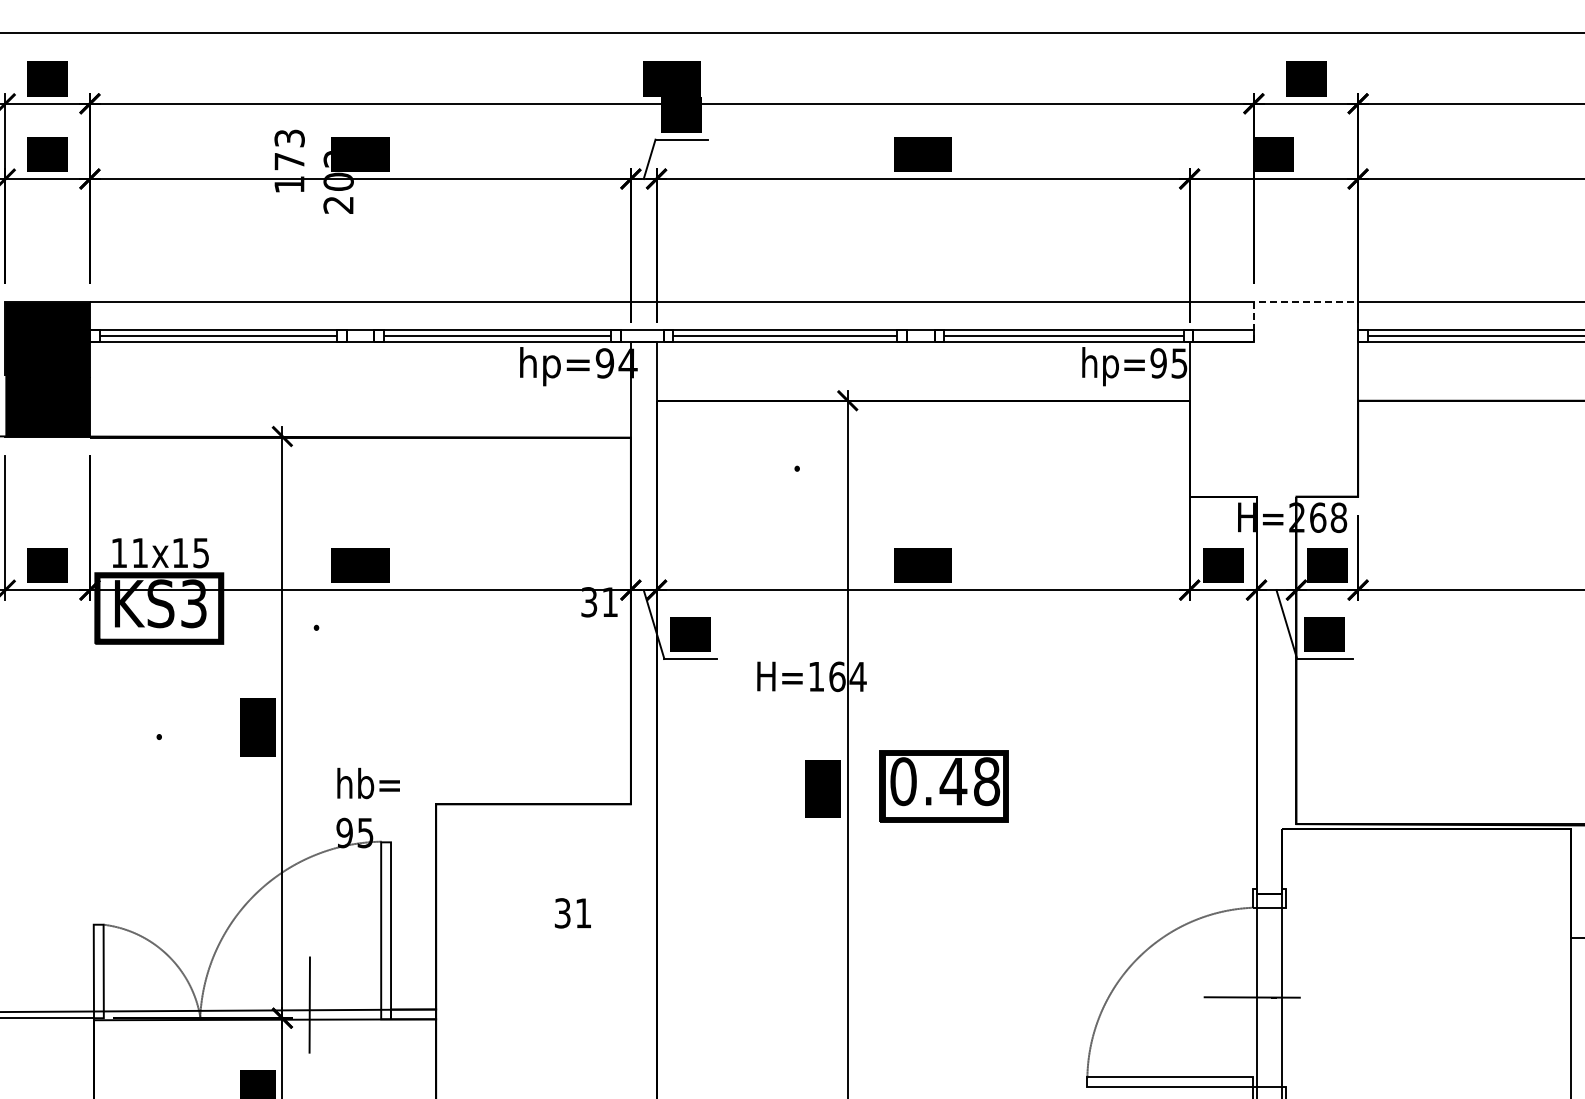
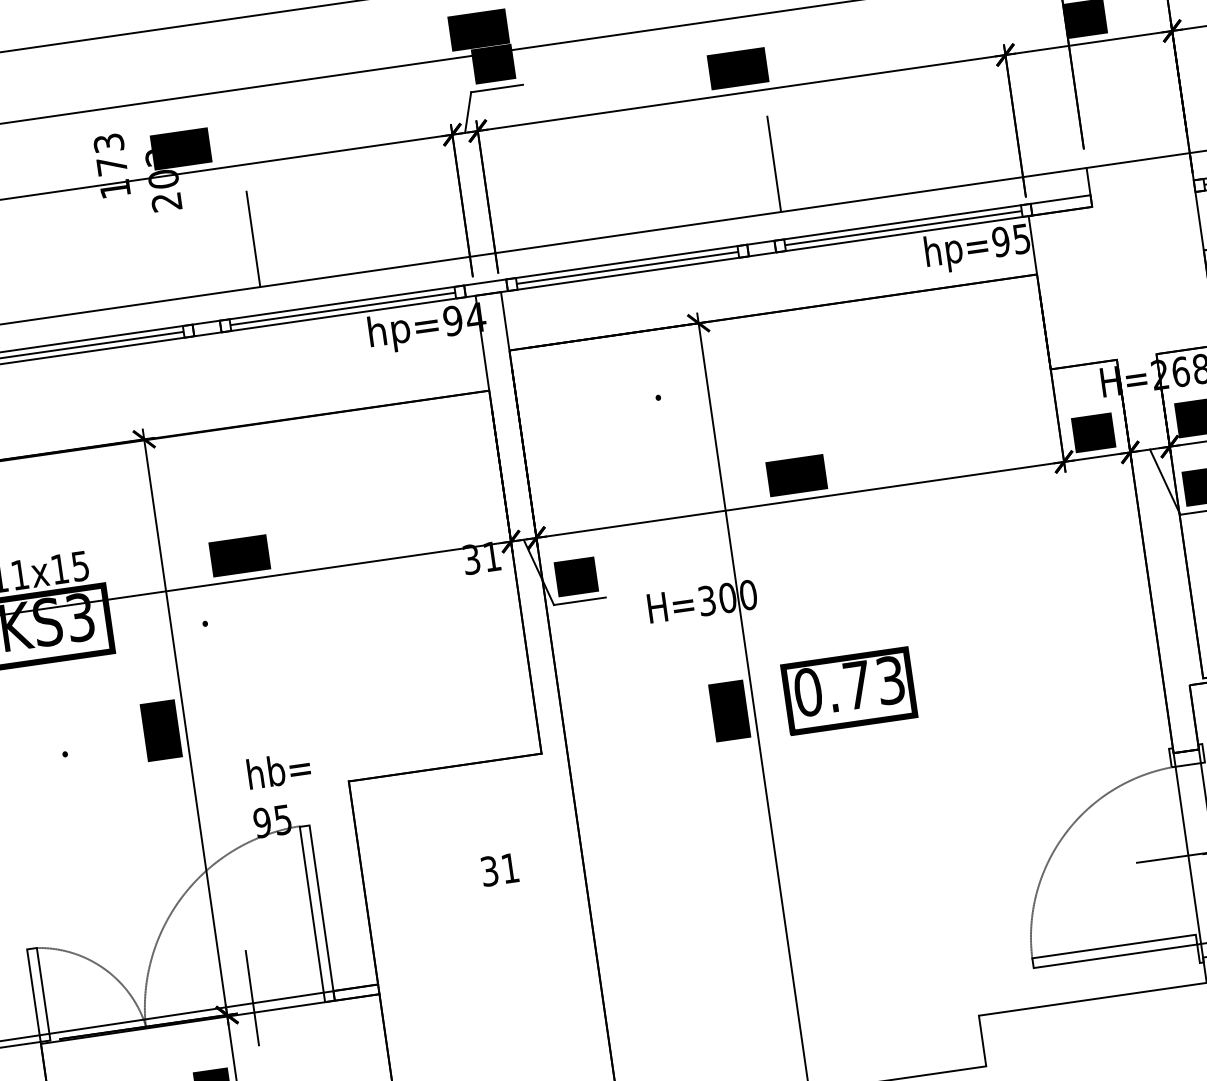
line: (419, 253) -> (253, 238), added
line: (945, 253) -> (774, 163), added
line: (1285, 302) -> (1117, 163), dashed -> solid
text: (837, 676) -> (727, 597), H=164 -> H=300
text: (969, 781) -> (873, 682), 0.48 -> 0.73

